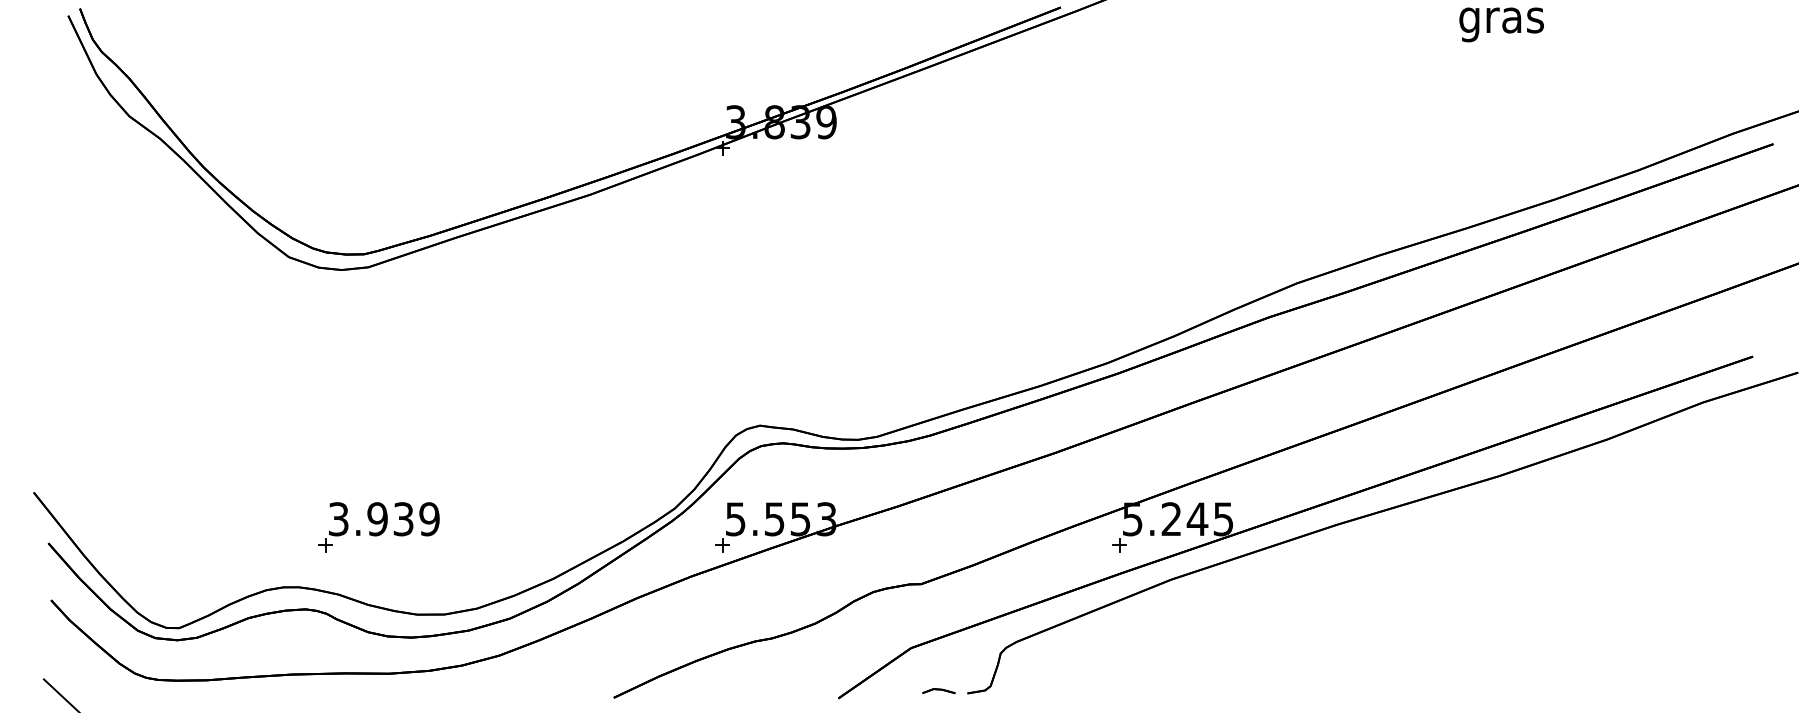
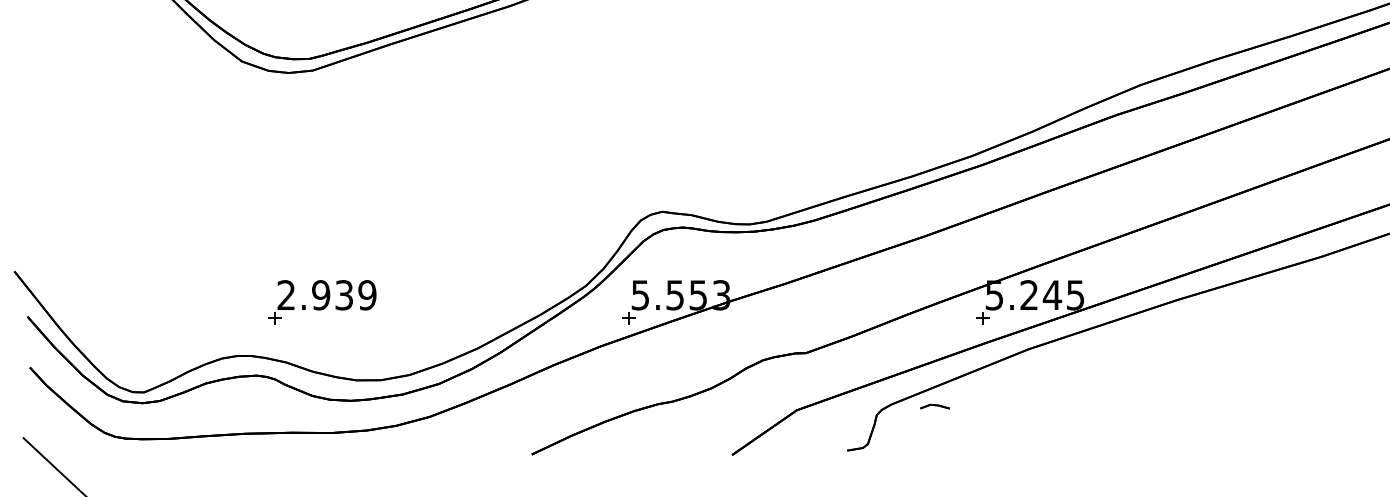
text: (338, 519) -> (286, 295), 3.939 -> 2.939
part: (938, 691) -> (934, 406), moved

